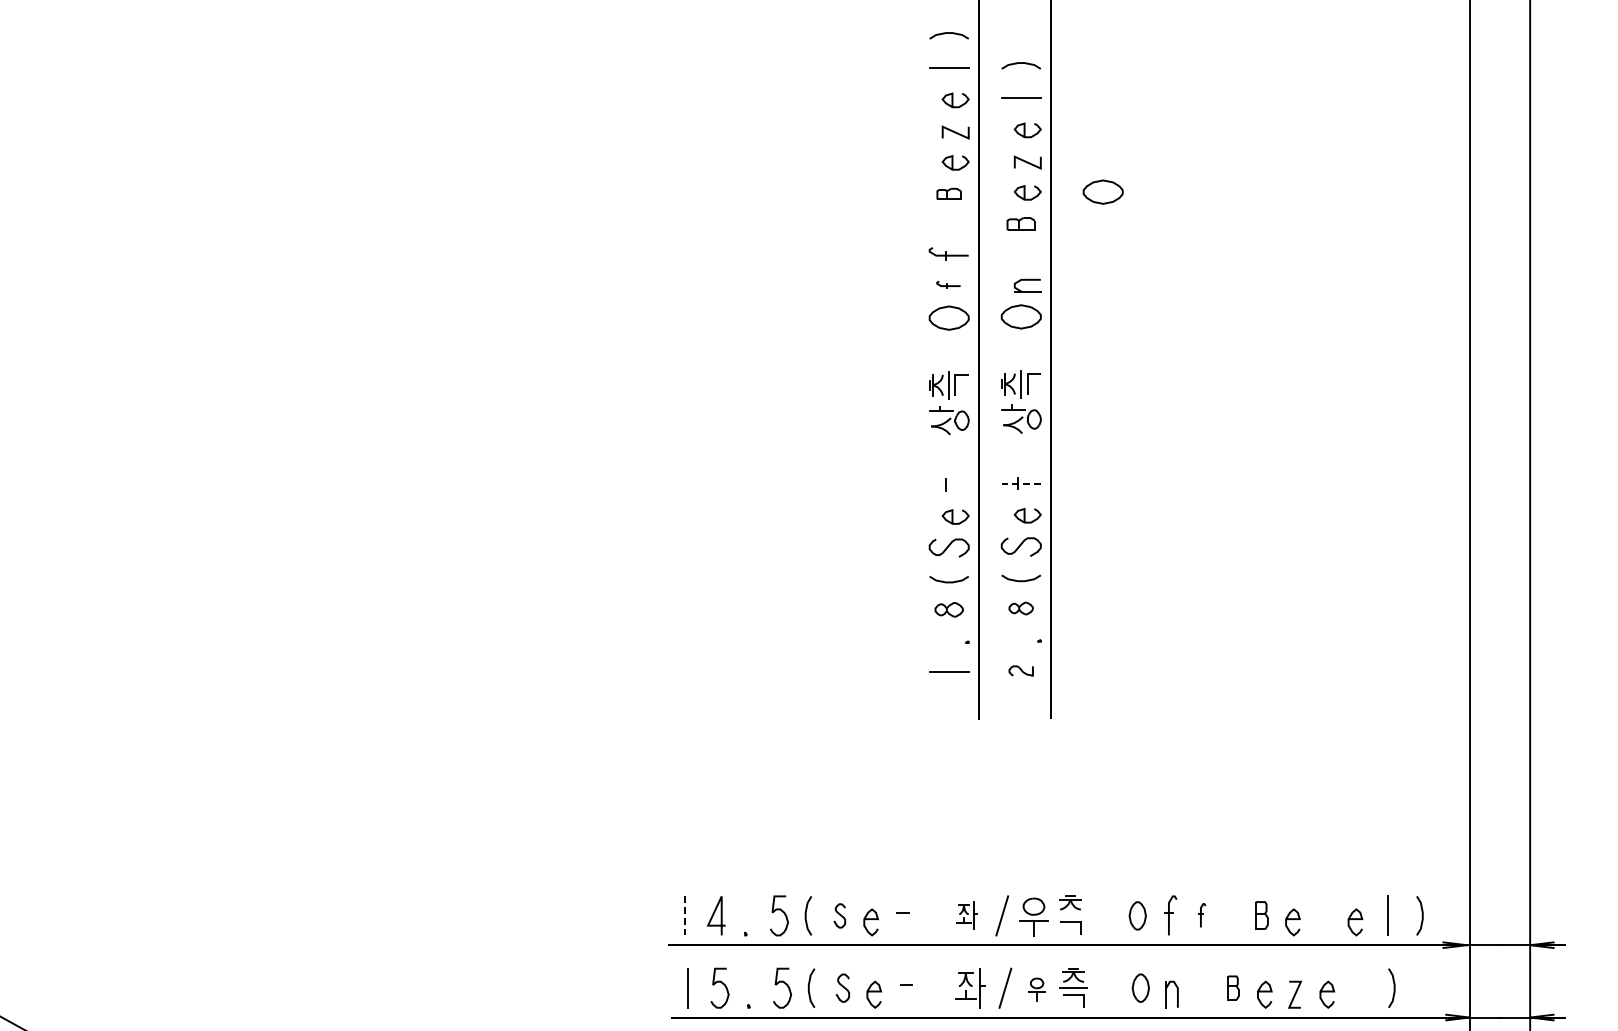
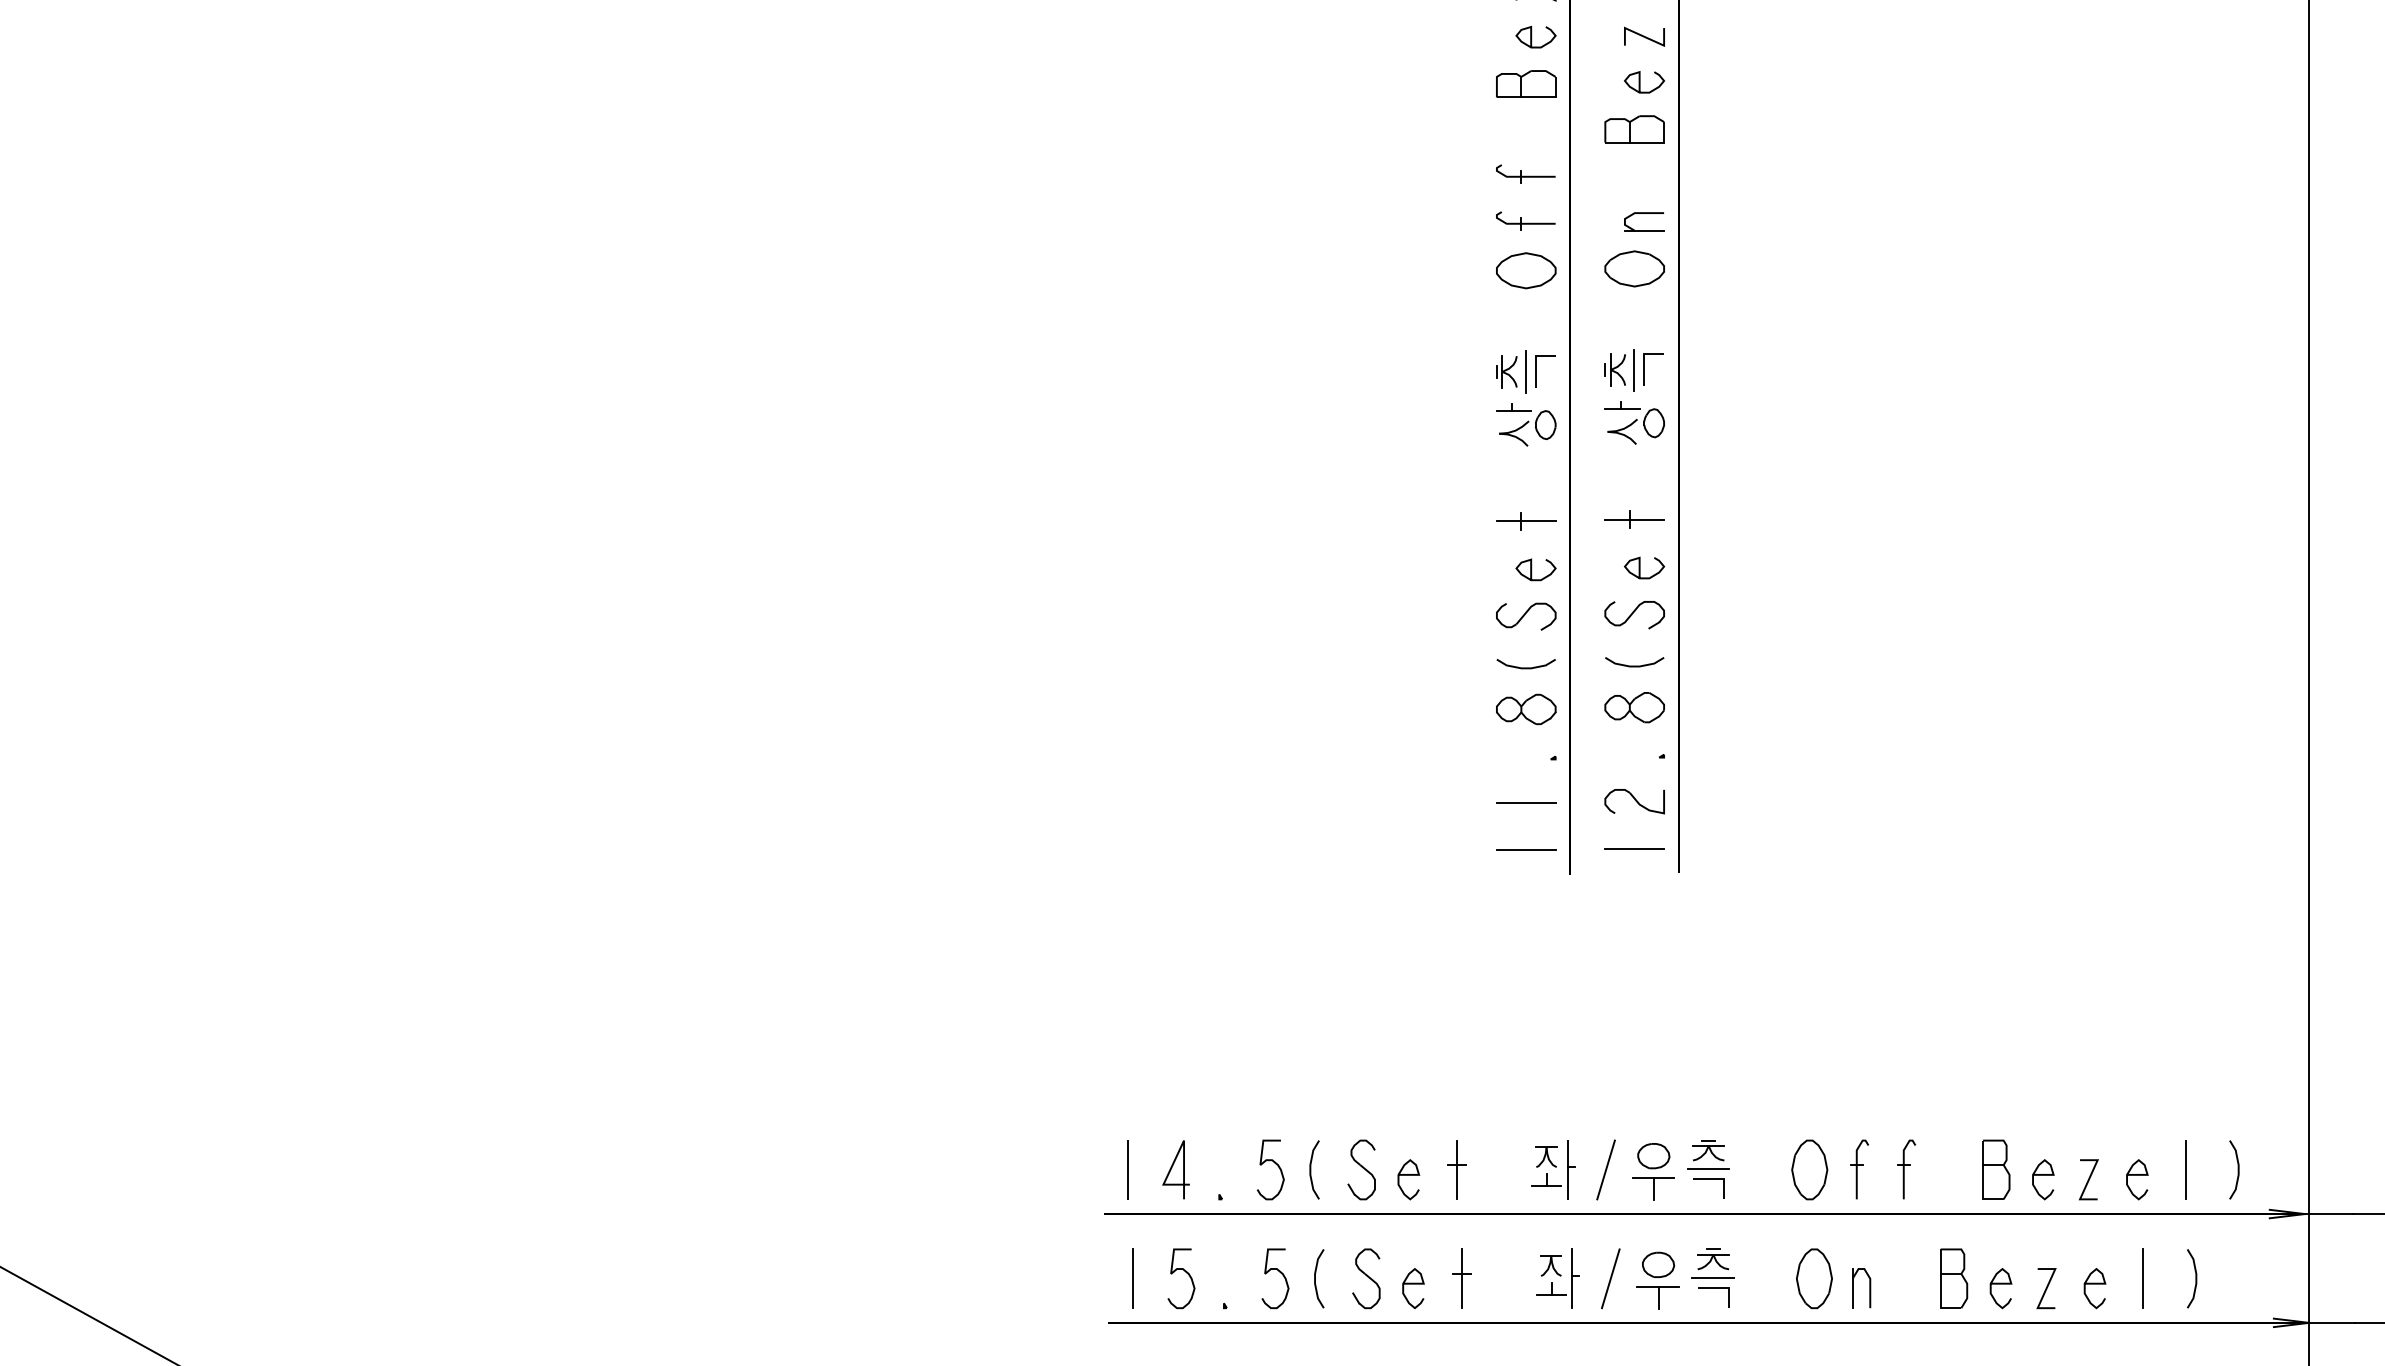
part: (1102, 191) -> (1756, 80), removed
part: (948, 193) -> (1525, 83), size x1.67
part: (1020, 223) -> (1633, 128), size x1.43
part: (948, 284) -> (1525, 220), size x1.67
line: (1021, 483) -> (1635, 519), dashed -> solid
line: (948, 484) -> (1525, 521), added
part: (1020, 608) -> (1633, 707), size x1.67
part: (948, 609) -> (1525, 709), size x1.43
part: (1020, 670) -> (1633, 800), size x1.67
line: (1020, 702) -> (1633, 848), added
line: (948, 703) -> (1525, 850), added
line: (684, 915) -> (1128, 1169), dashed -> solid
part: (839, 915) -> (1361, 1169), size x1.67
line: (903, 915) -> (1457, 1169), added
part: (966, 915) -> (1552, 1169), size x1.43
line: (1070, 915) -> (1708, 1169), added
part: (1137, 915) -> (1809, 1169), size x1.43
part: (1201, 915) -> (1905, 1169), size x1.67
part: (1261, 915) -> (1996, 1169), size x1.43
line: (1323, 922) -> (2089, 1179), added
part: (842, 987) -> (1365, 1277), size x1.43
line: (906, 987) -> (1462, 1277), added
part: (1140, 987) -> (1814, 1277), size x1.43
part: (1233, 987) -> (1953, 1277), size x1.67
line: (1359, 987) -> (2143, 1277), added
part: (1036, 989) -> (1657, 1280), size x1.67

